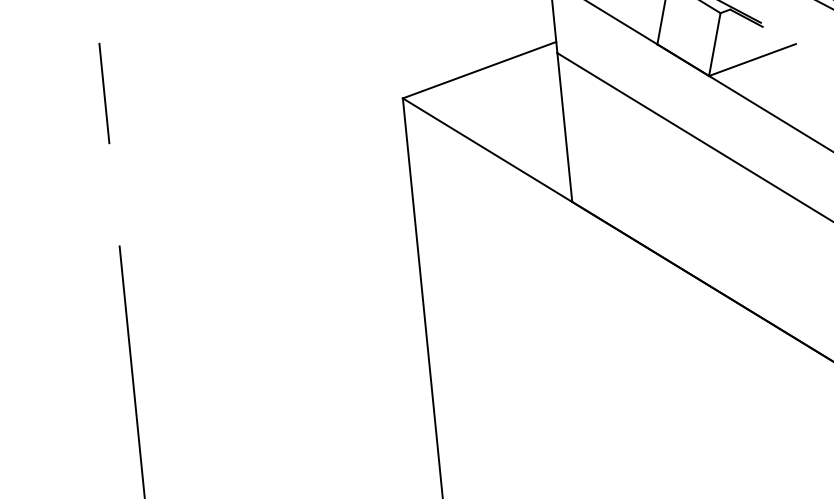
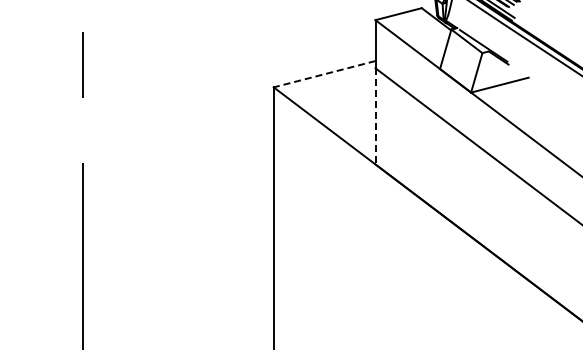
line: (479, 70) -> (324, 74), solid -> dashed
line: (564, 127) -> (375, 116), solid -> dashed

